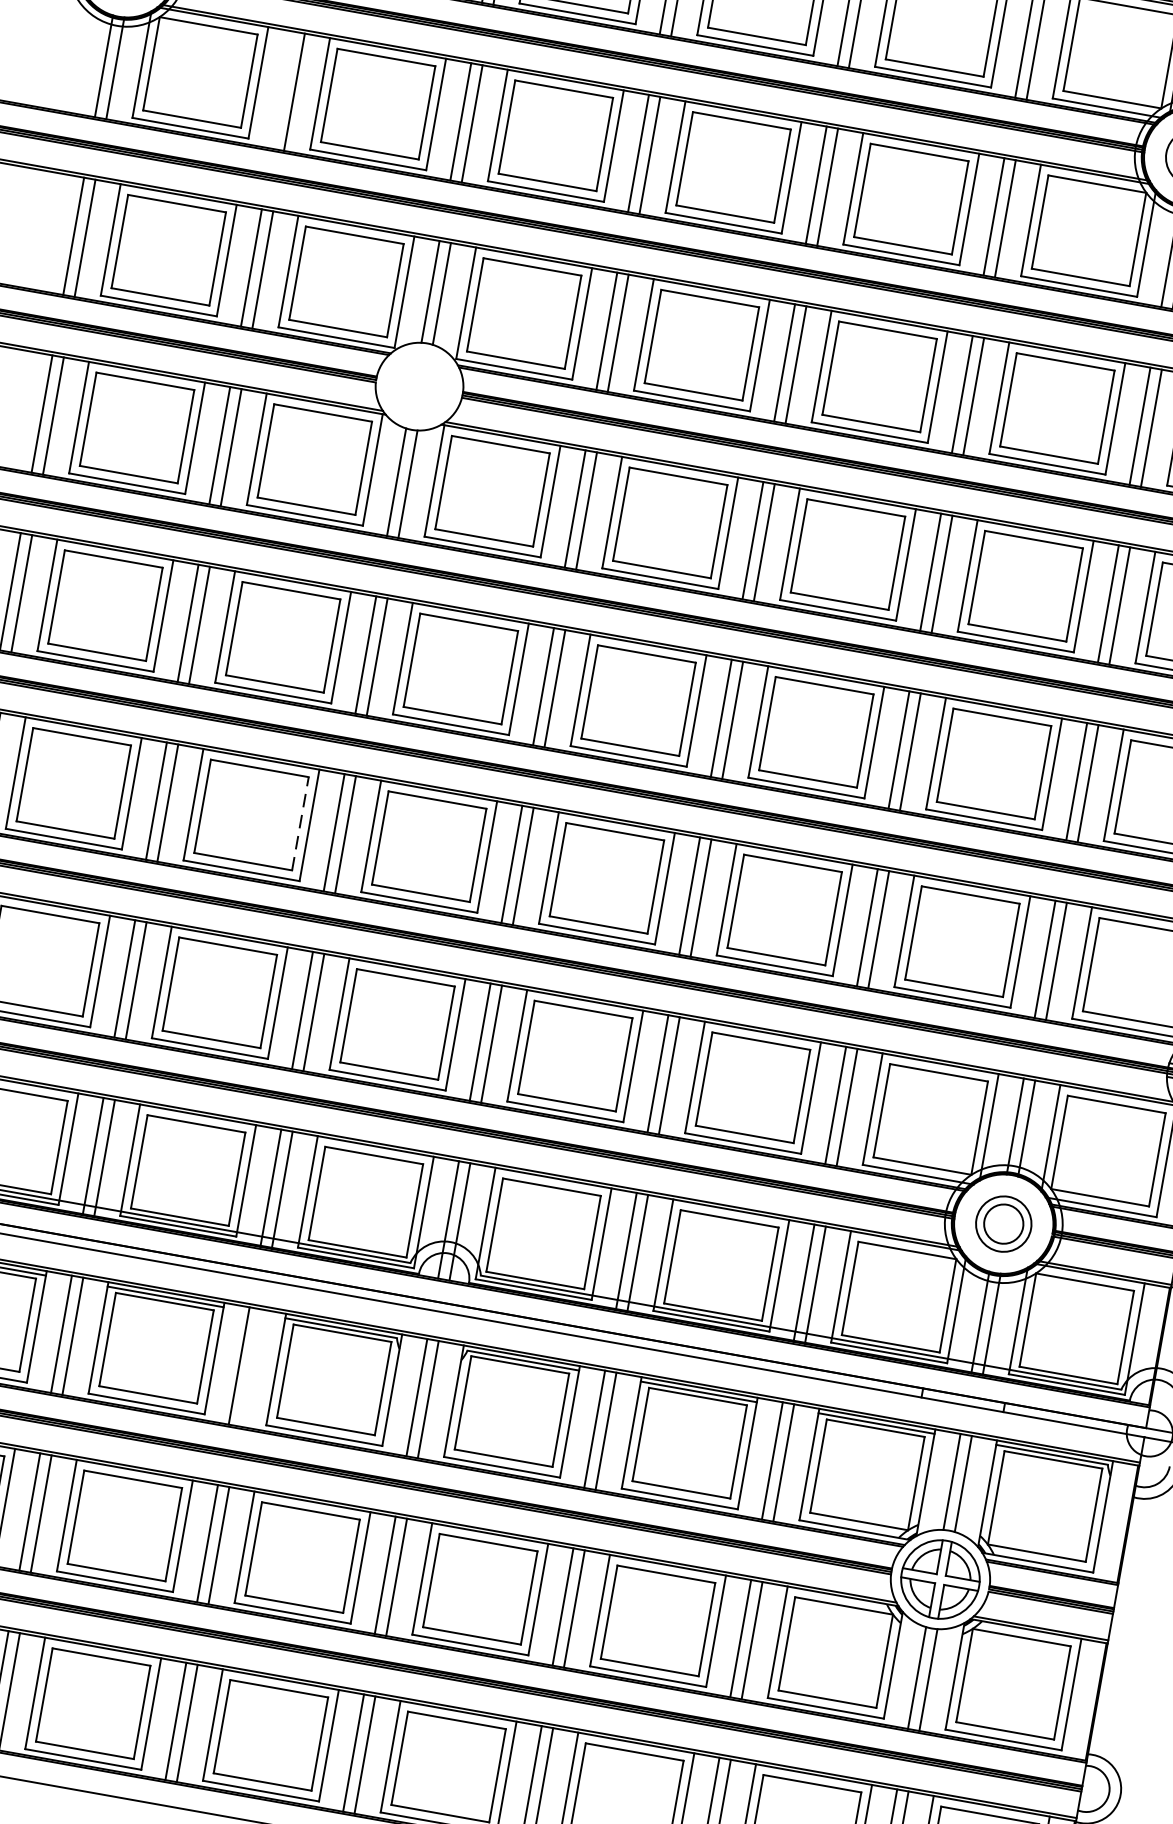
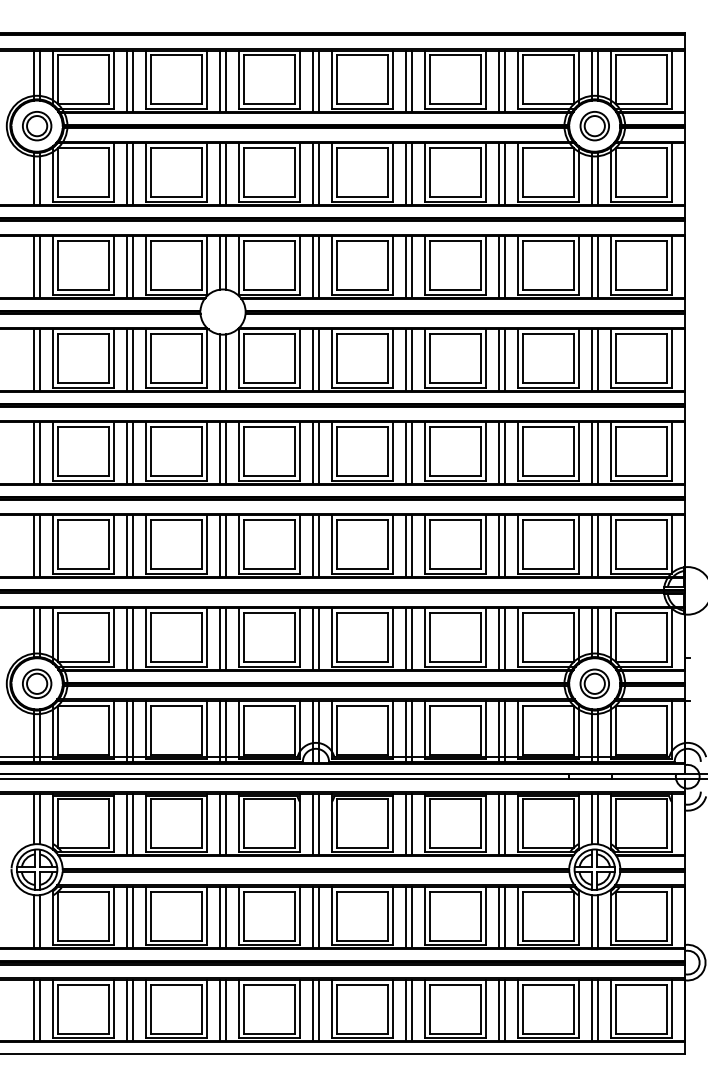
line: (284, 89) -> (127, 173), added
line: (301, 822) -> (202, 543), dashed -> solid
line: (251, 1367) -> (226, 824), added

